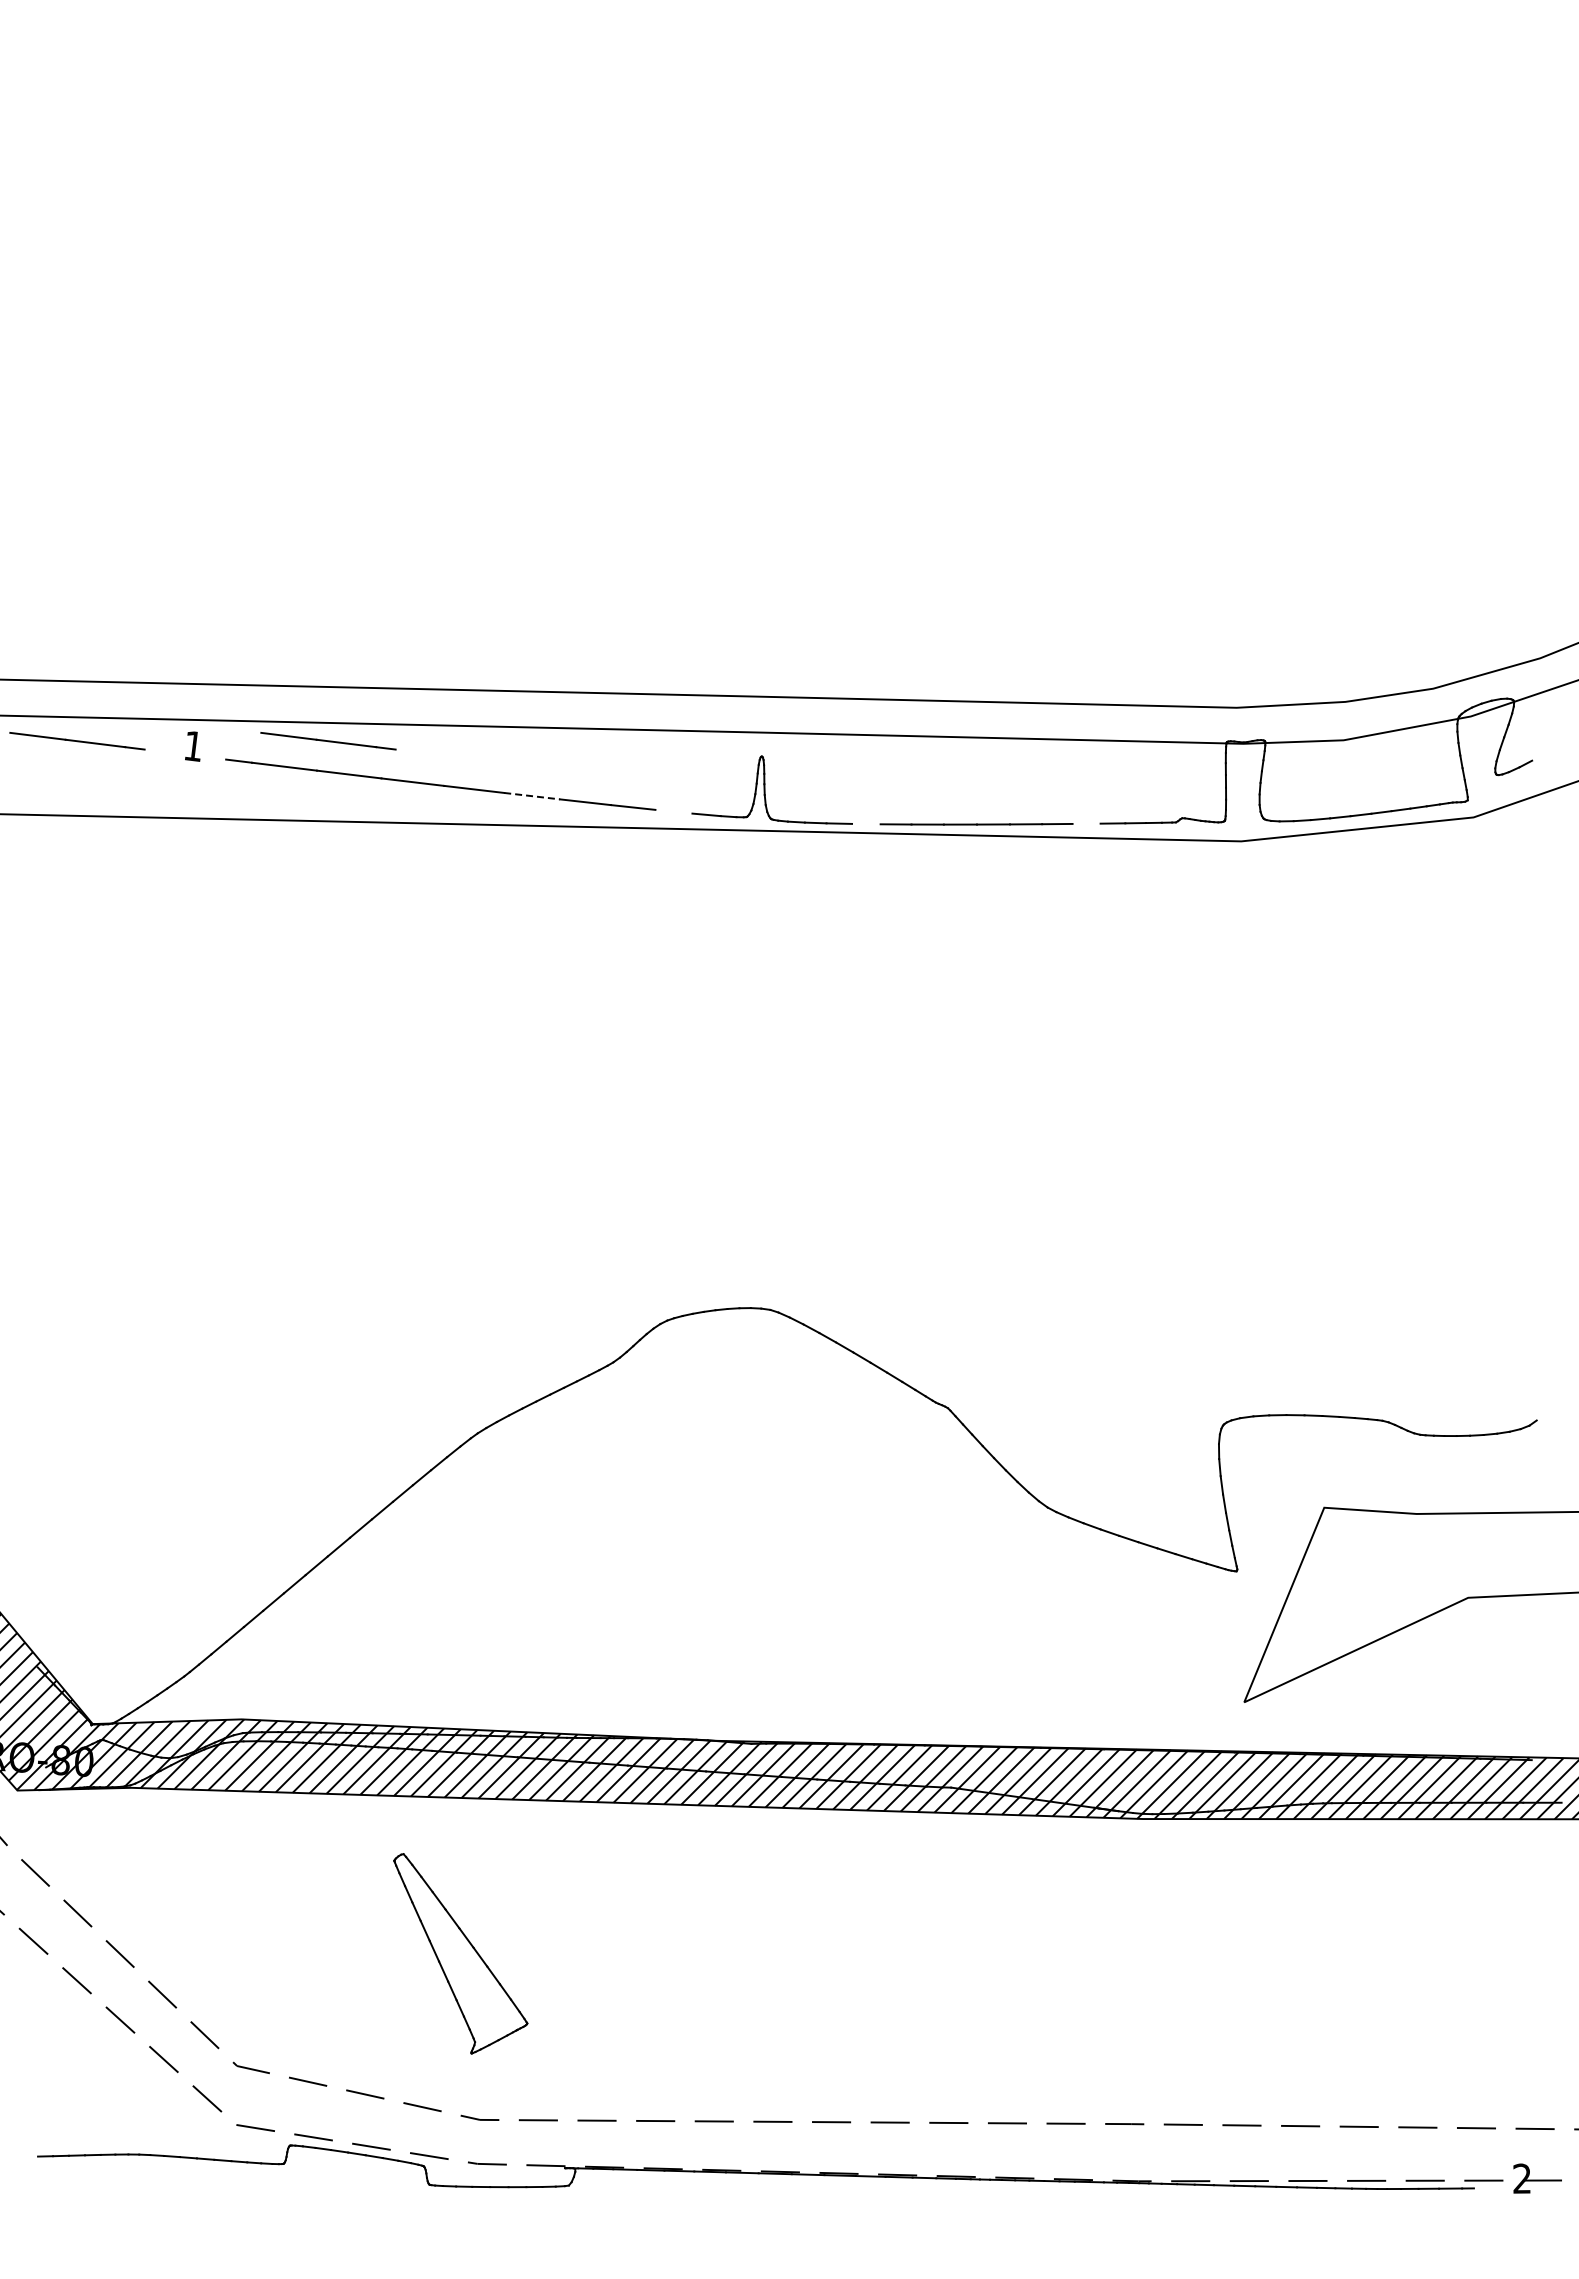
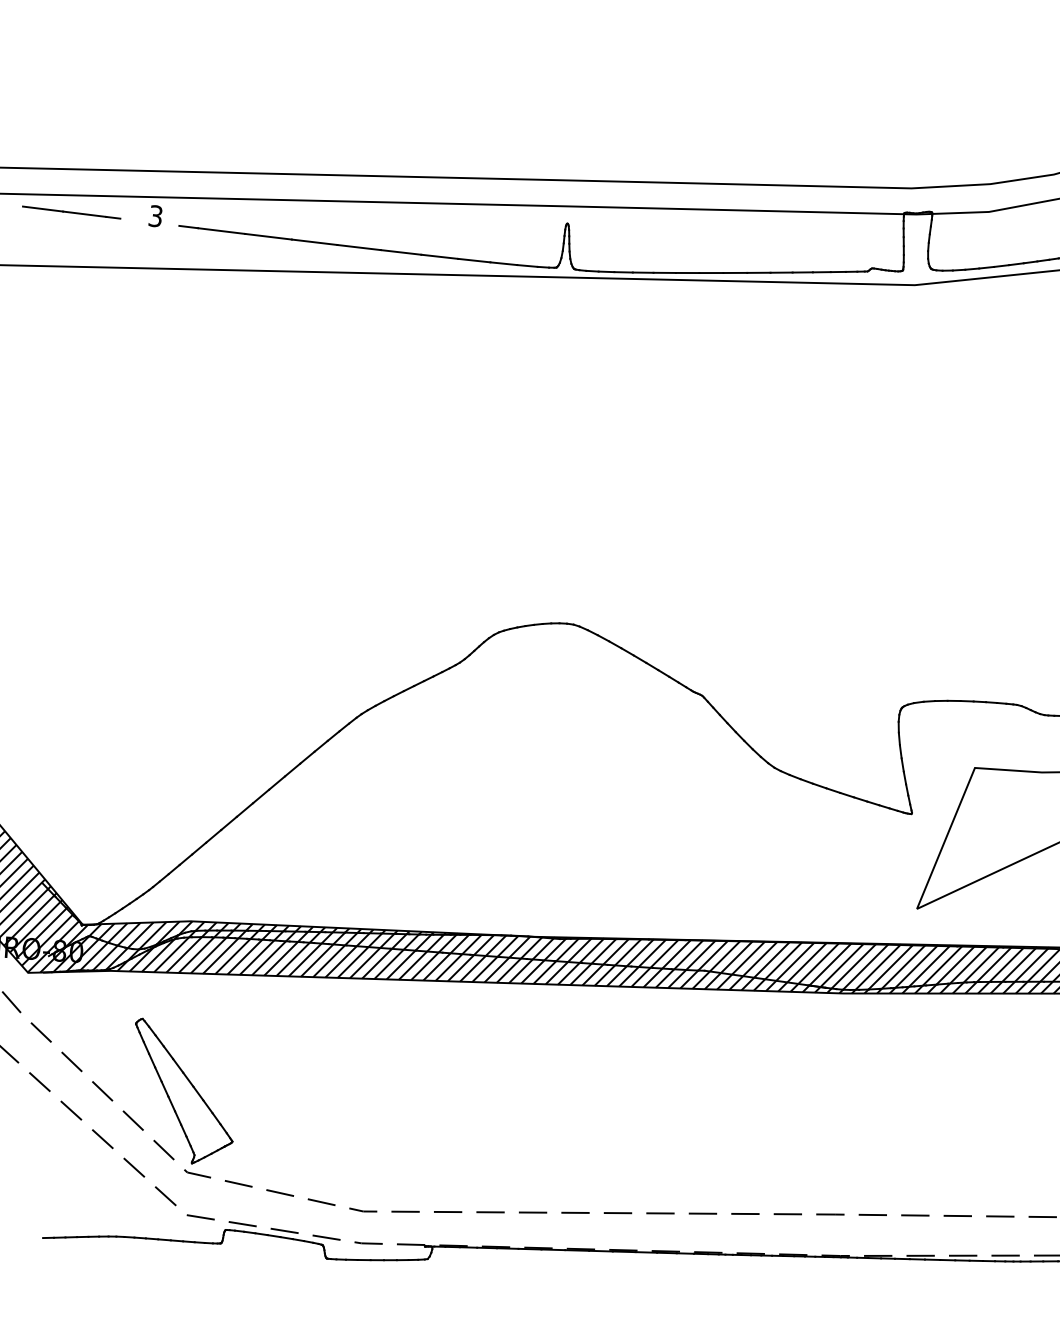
line: (328, 741) -> (253, 212), removed
text: (192, 746) -> (154, 216), 1 -> 3
line: (532, 796) -> (401, 252), dashed -> solid
line: (673, 811) -> (503, 263), added
line: (866, 823) -> (643, 272), added
line: (1086, 823) -> (802, 272), added
part: (460, 1953) -> (183, 1090), moved

